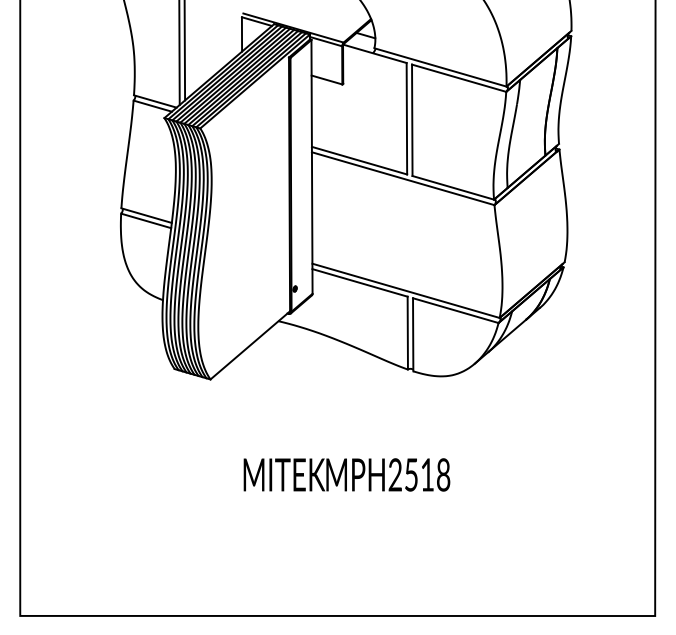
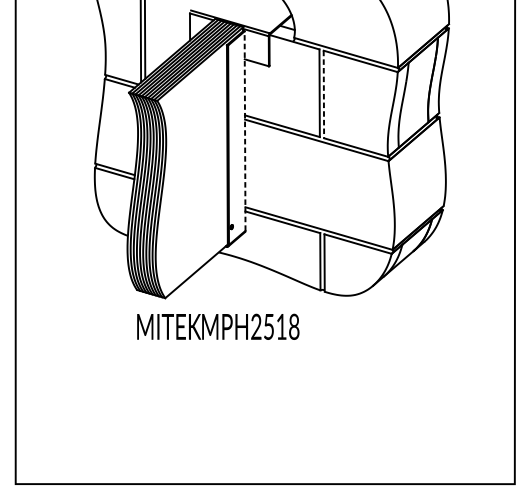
line: (412, 120) -> (324, 94), solid -> dashed
line: (312, 166) -> (245, 130), solid -> dashed
text: (346, 474) -> (217, 326), moved

